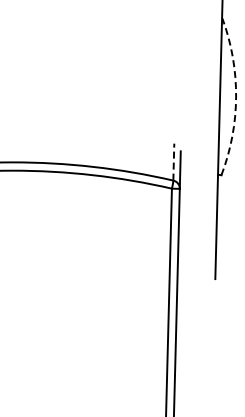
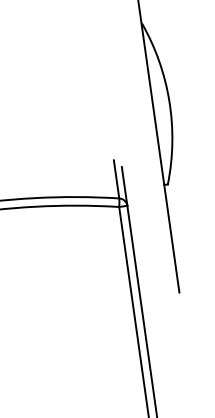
arc: (236, 97) -> (169, 102), dashed -> solid
line: (173, 161) -> (116, 178), dashed -> solid

